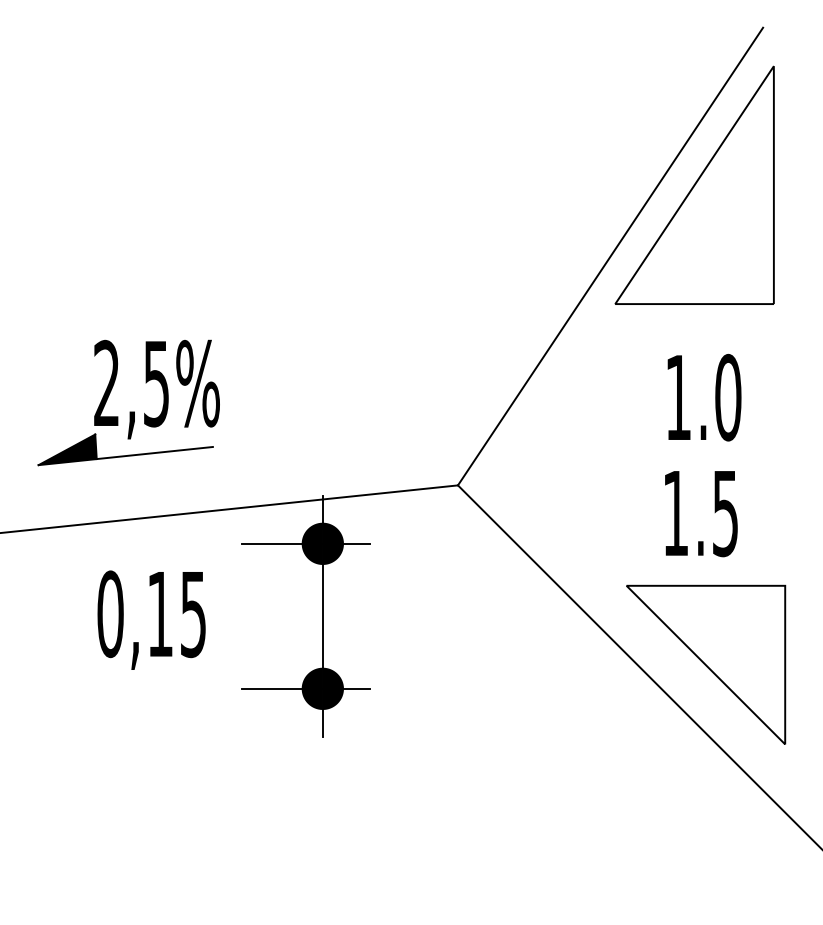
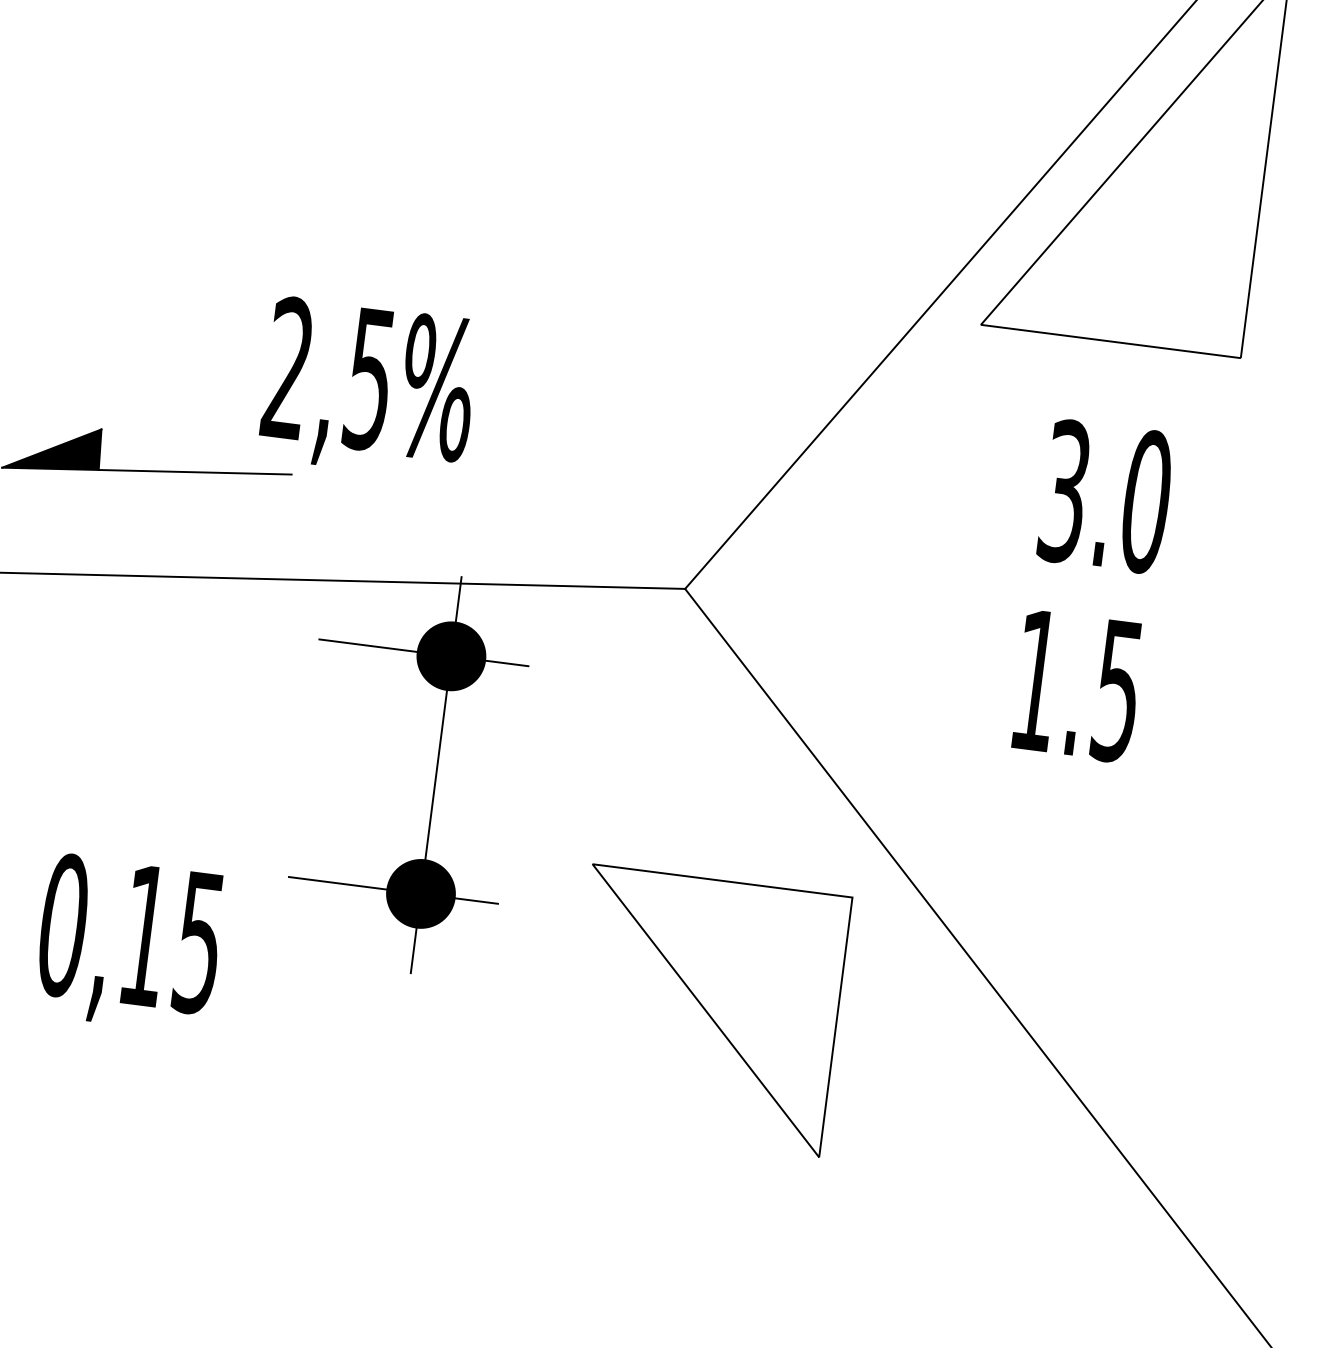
text: (156, 389) -> (368, 388), moved
text: (678, 397) -> (1064, 491), 1.0 -> 3.0
text: (151, 619) -> (129, 942), moved
part: (706, 664) -> (707, 1009), moved

